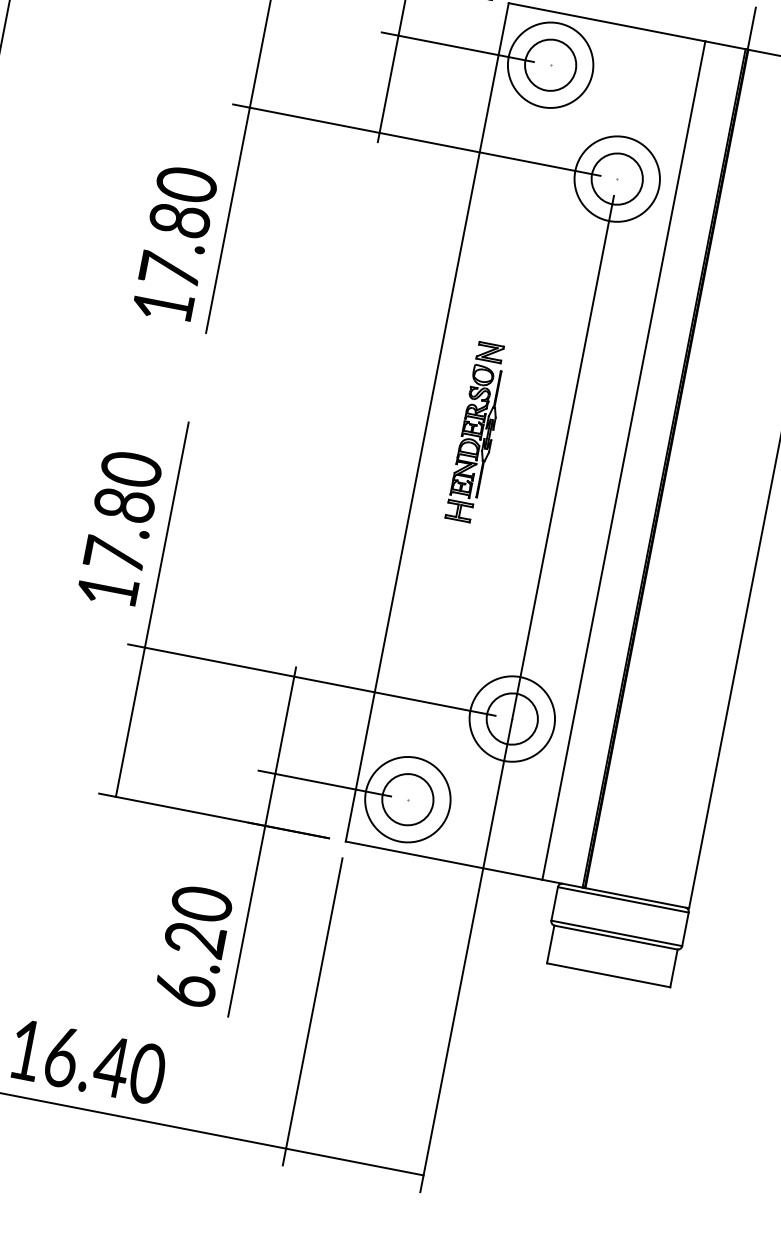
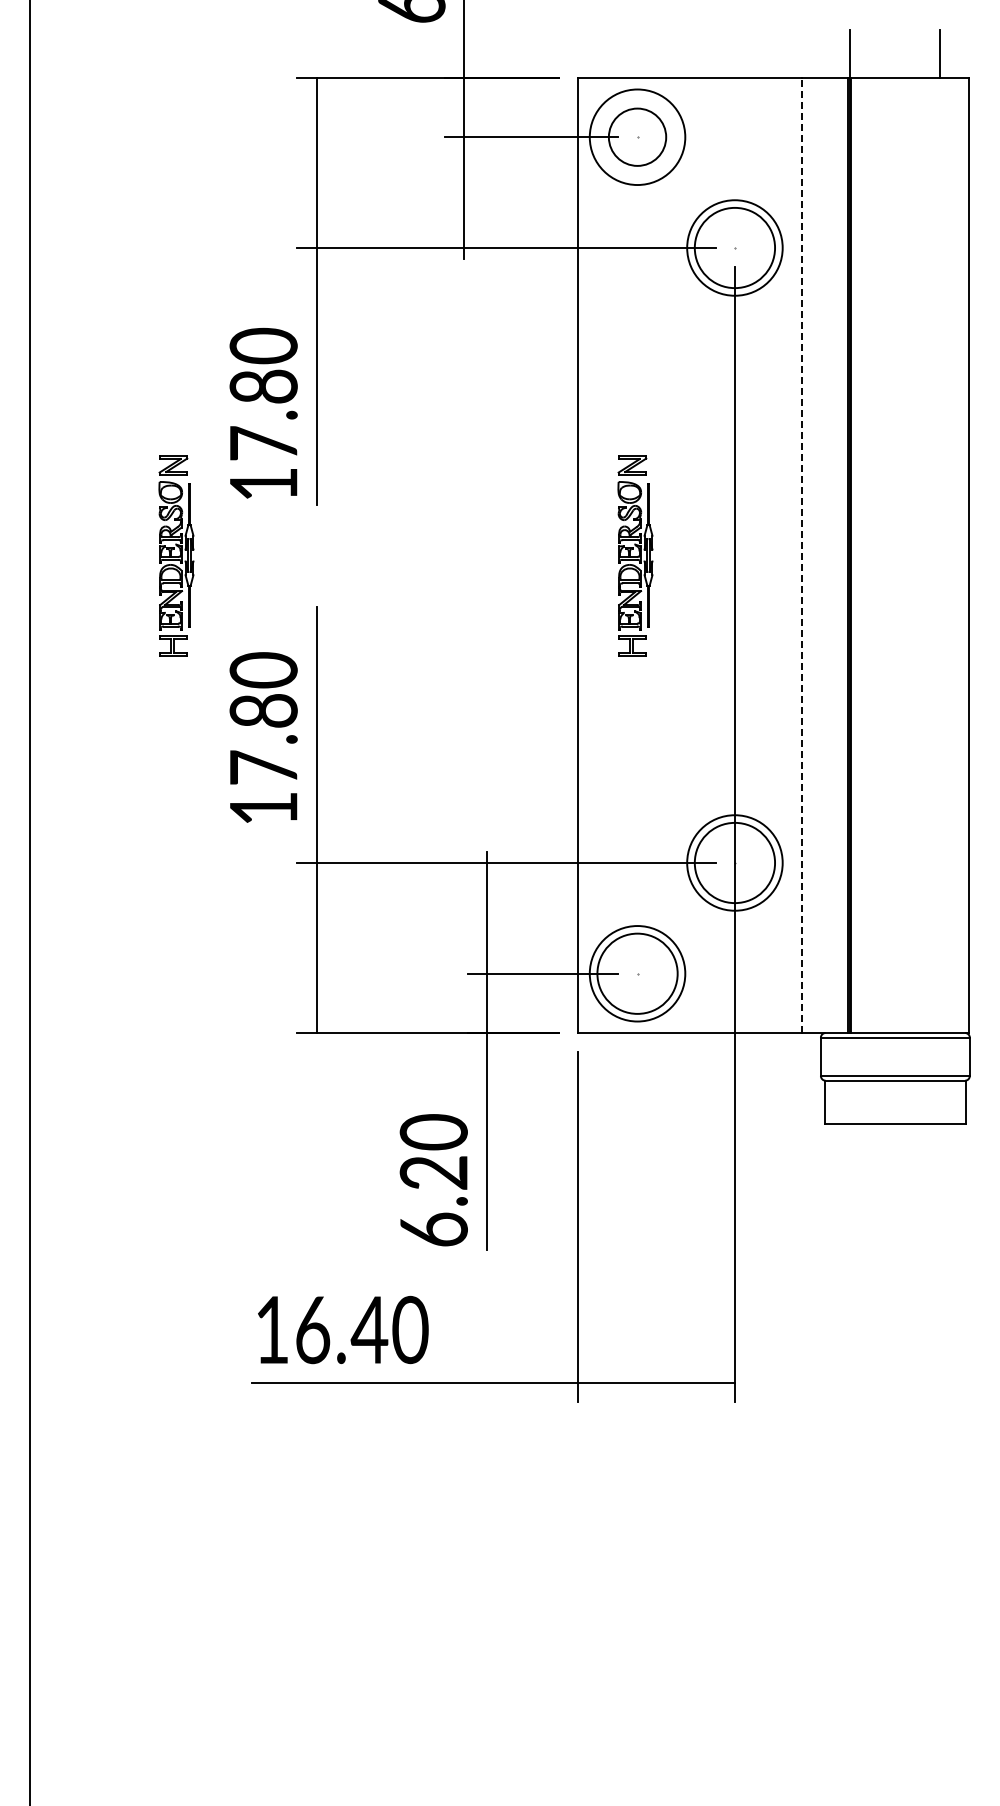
circle: (616, 178) -> (734, 247), size x1.4
part: (74, 353) -> (176, 555), added
line: (624, 460) -> (802, 555), solid -> dashed
circle: (511, 718) -> (734, 862), size x1.4
circle: (407, 799) -> (637, 973), size x1.4

